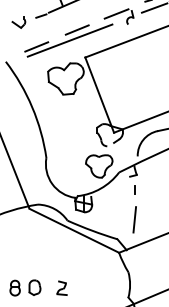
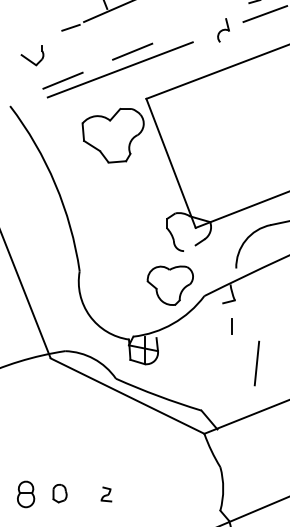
line: (116, 13) -> (199, 23), removed
part: (18, 22) -> (31, 55), moved
line: (134, 219) -> (256, 362), moved
part: (34, 287) -> (59, 493), size x0.7
part: (61, 287) -> (105, 493), size x0.6

